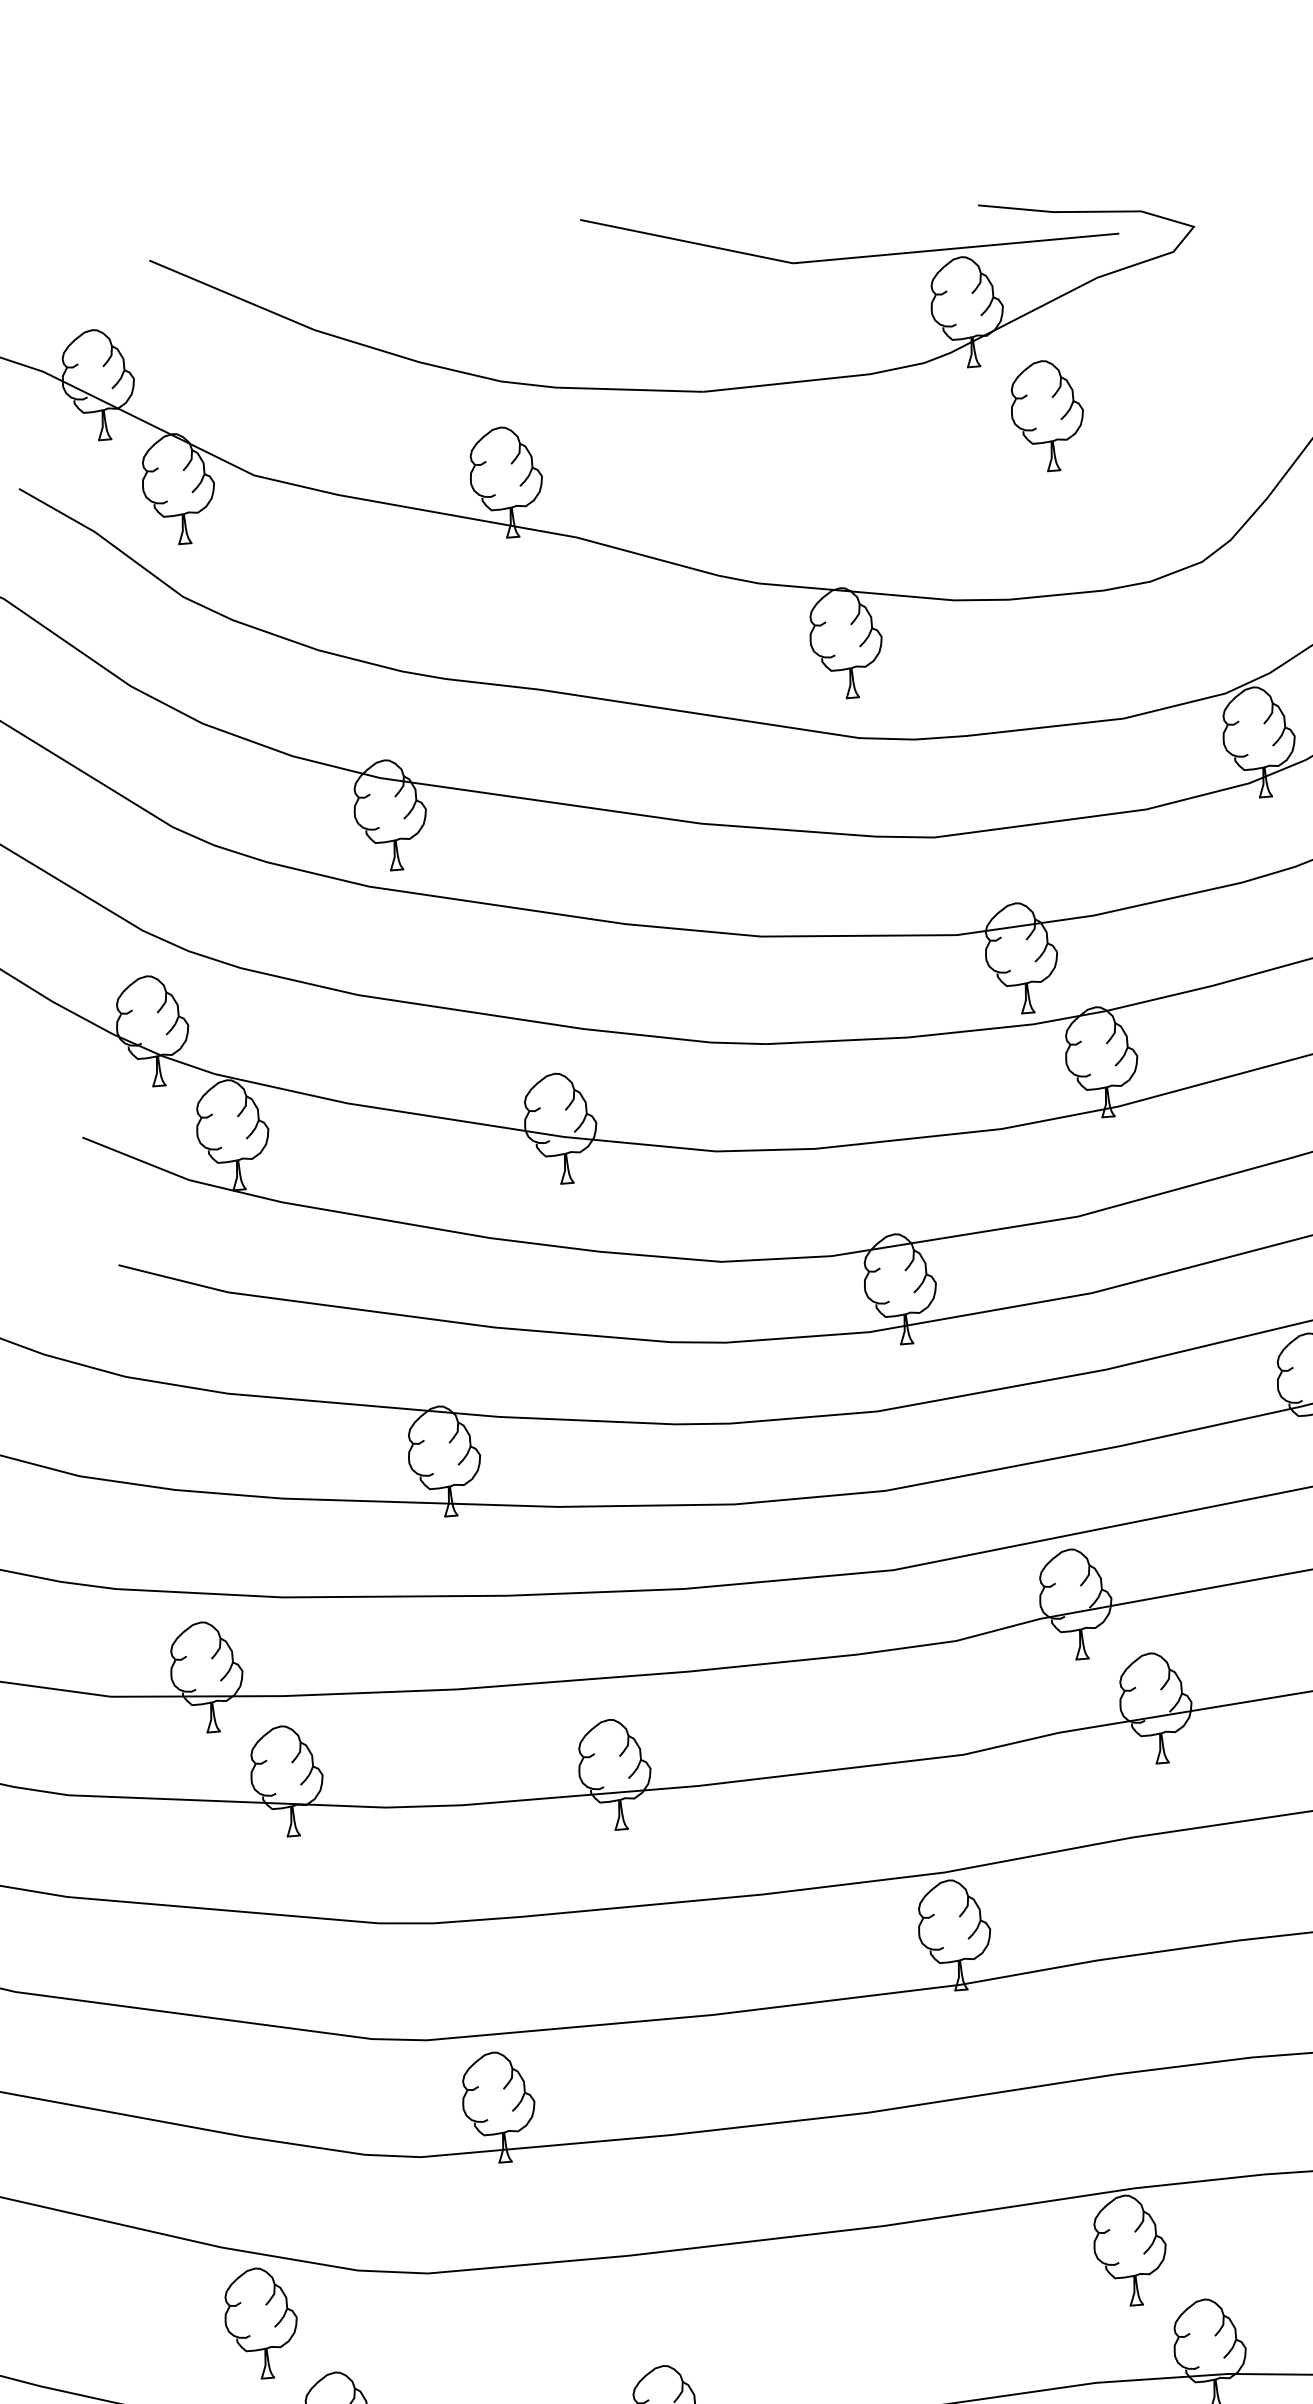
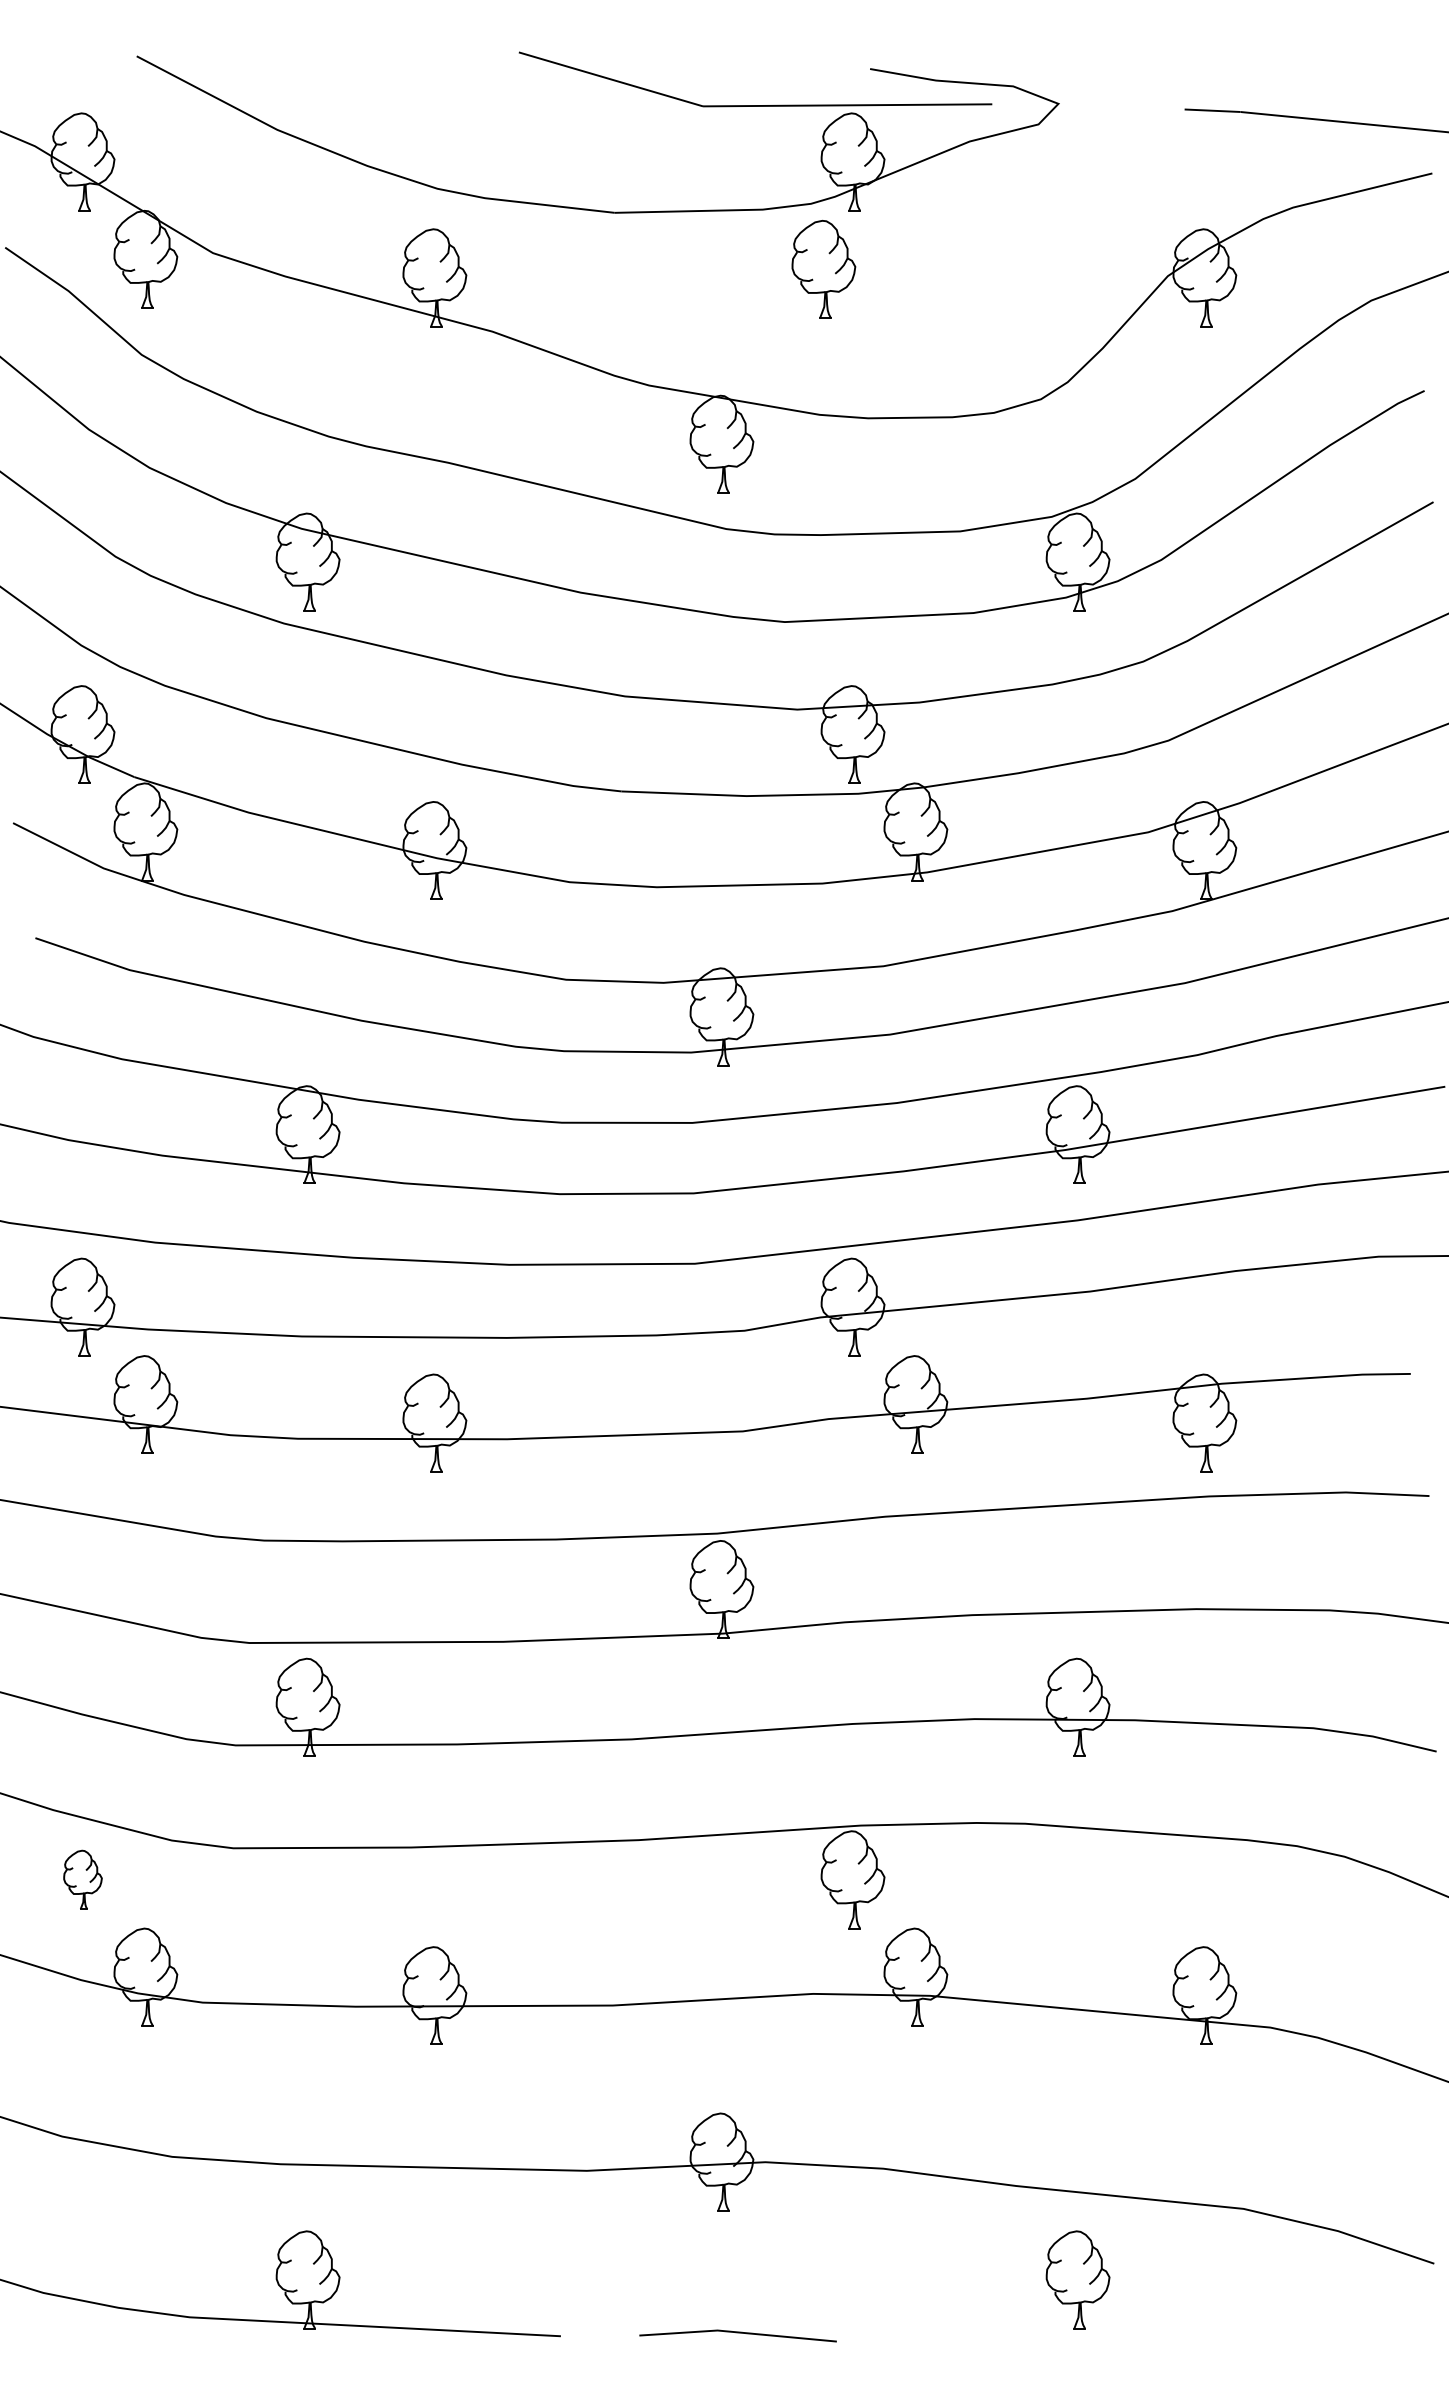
part: (1047, 414) -> (823, 268), moved
part: (260, 2322) -> (82, 1879), size x0.6

